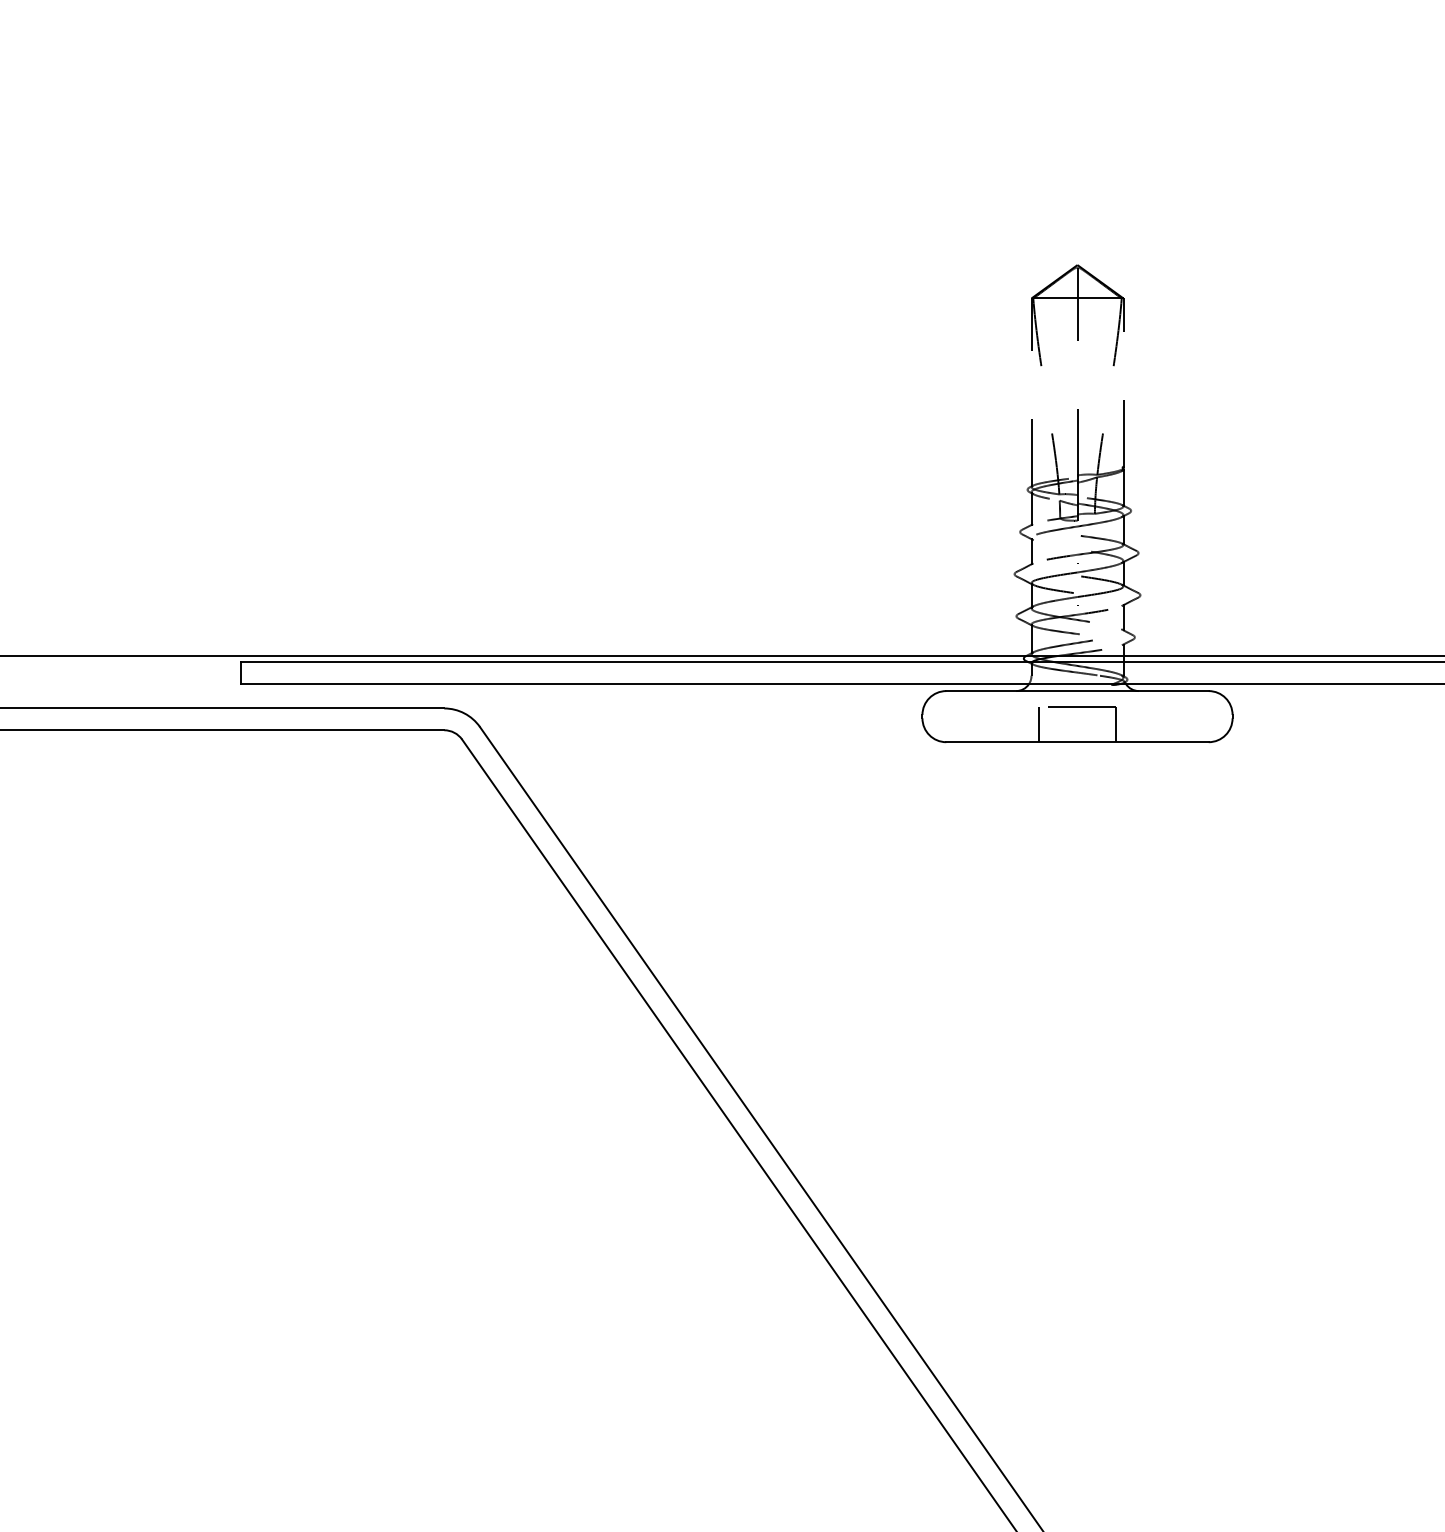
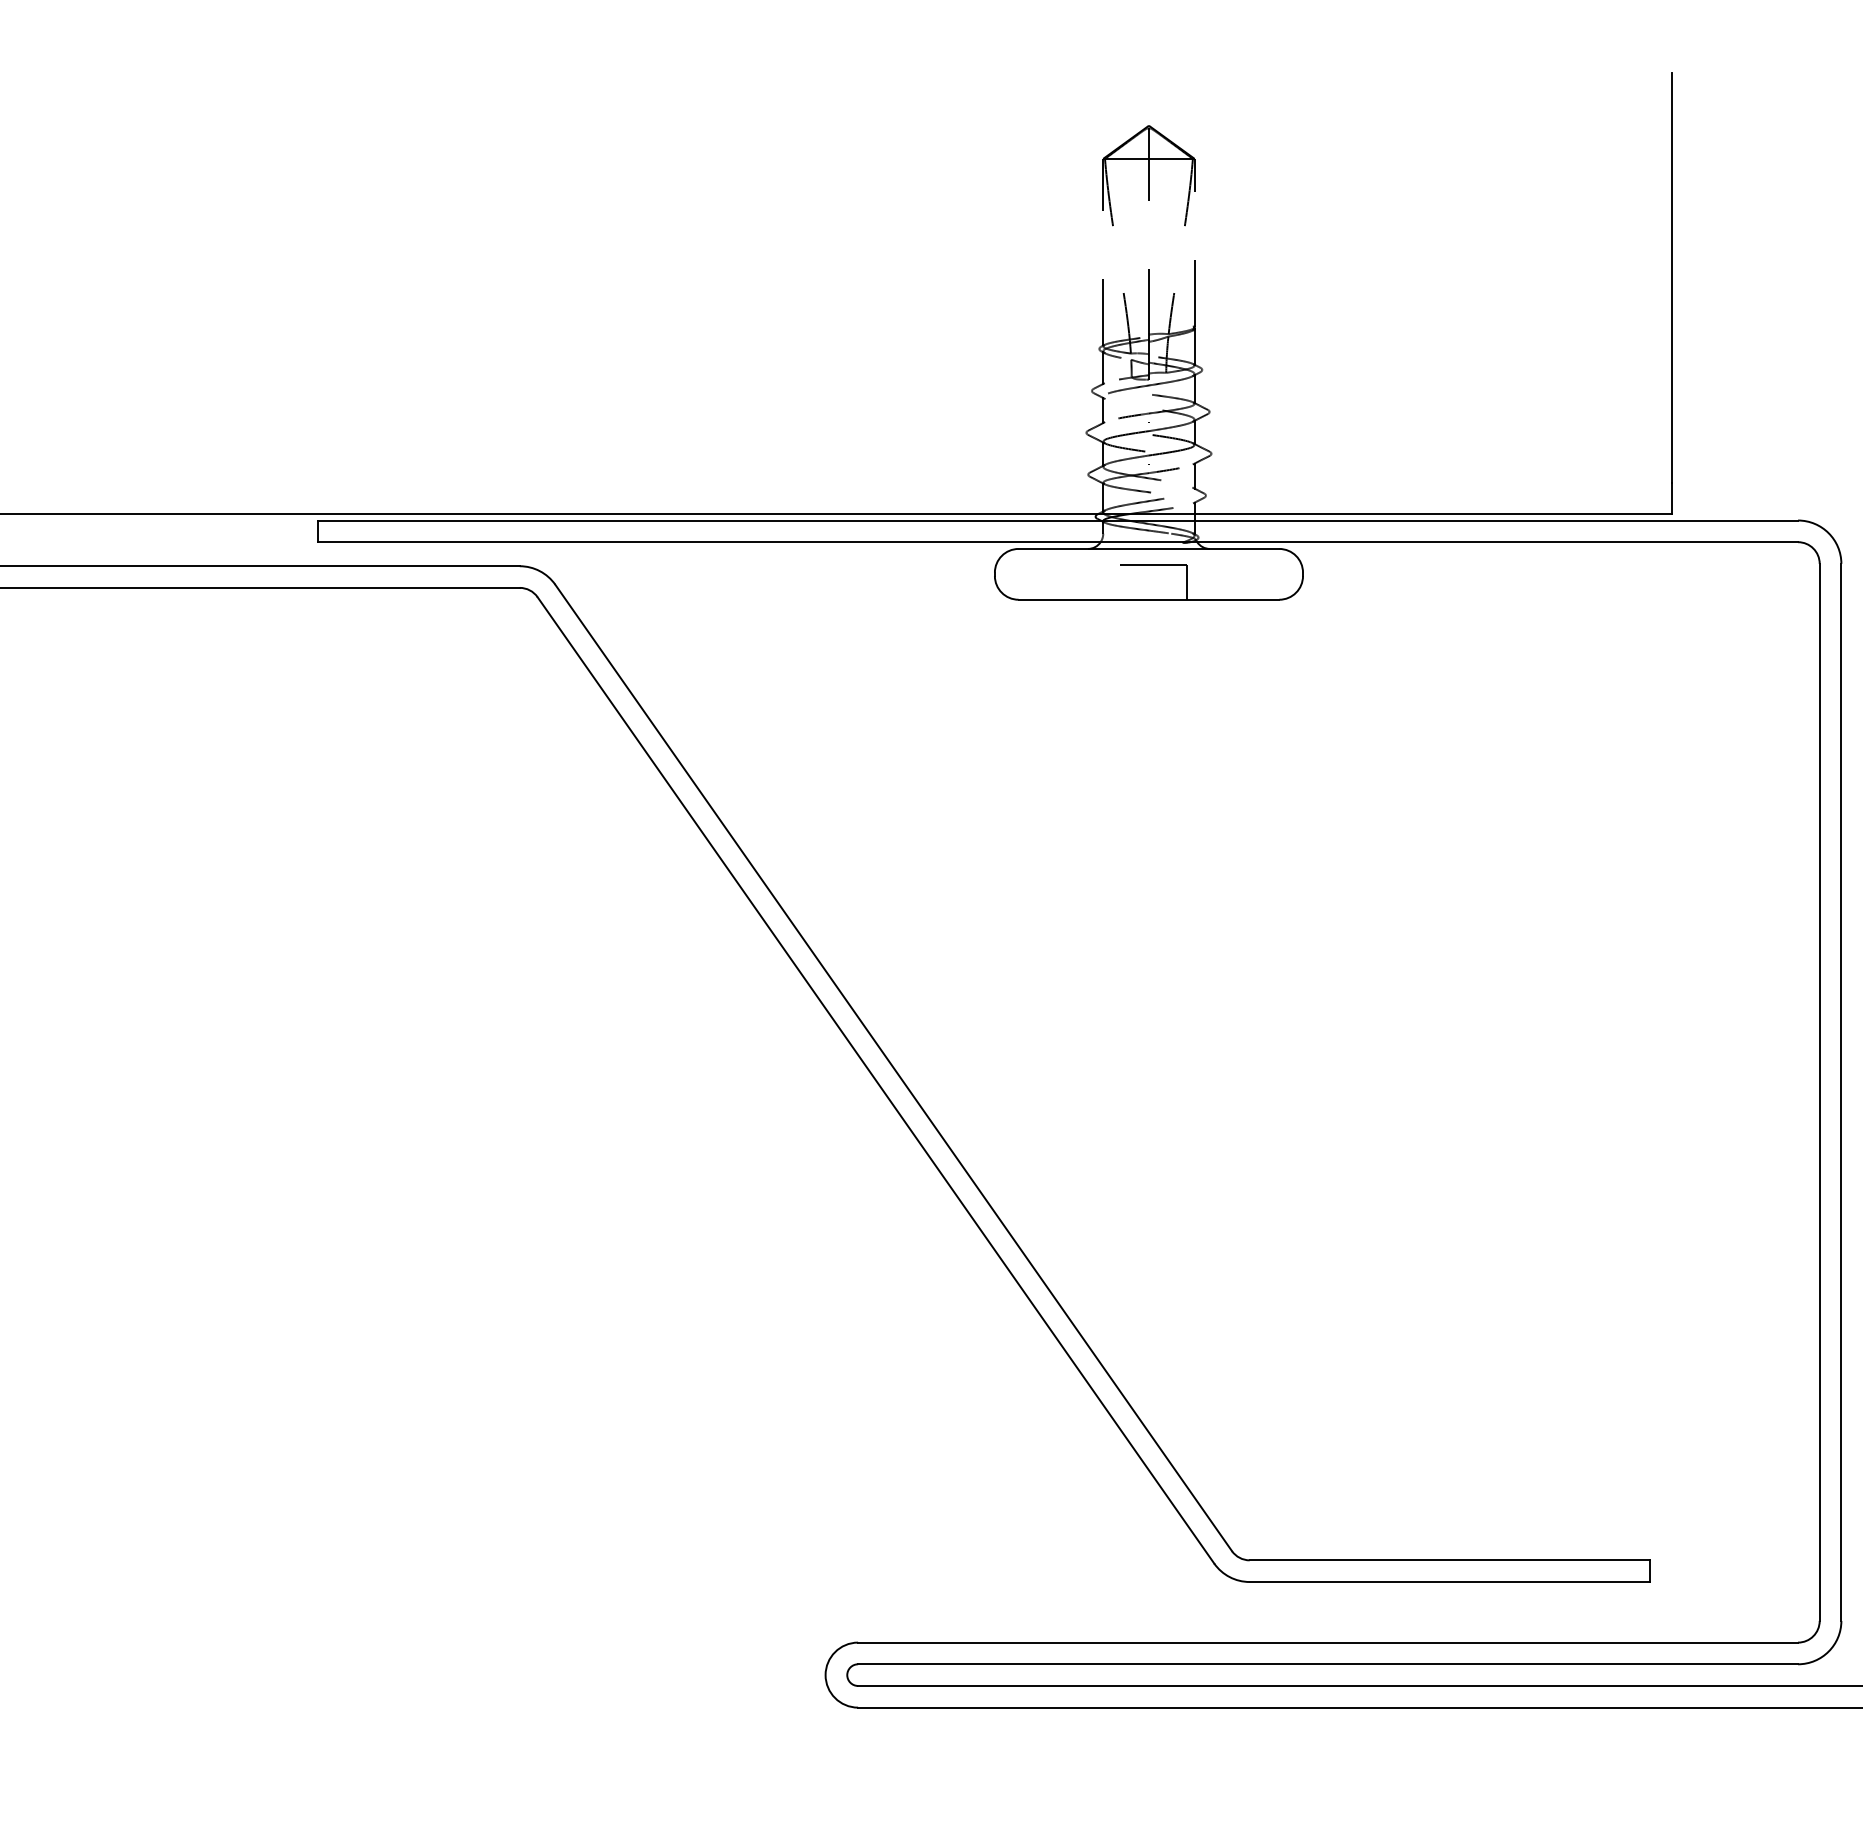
line: (1038, 723) -> (1110, 581), removed

